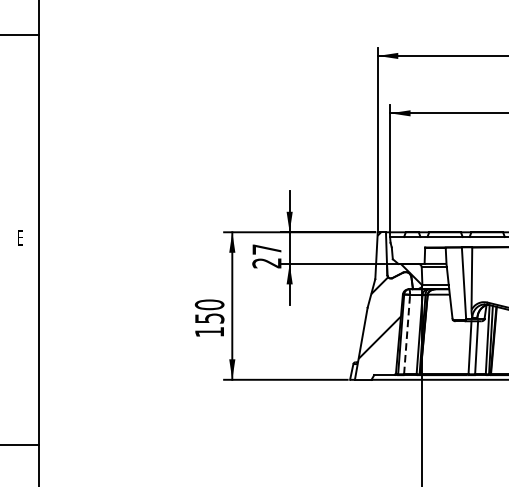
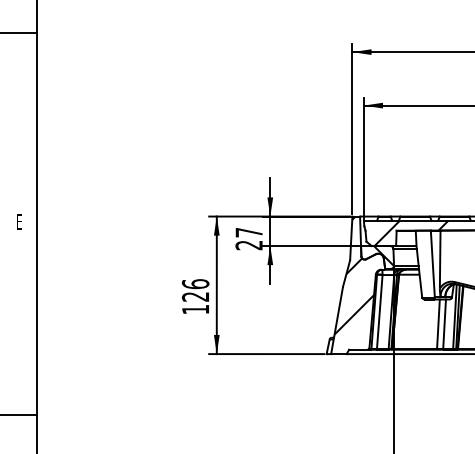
hatch: (441, 250) -> (411, 233), added
text: (209, 311) -> (195, 290), 150 -> 126
line: (406, 334) -> (379, 311), dashed -> solid

